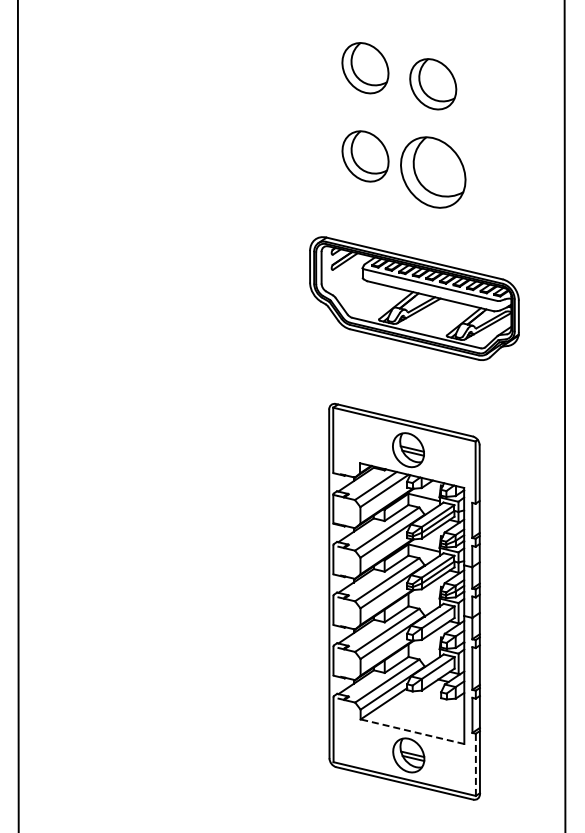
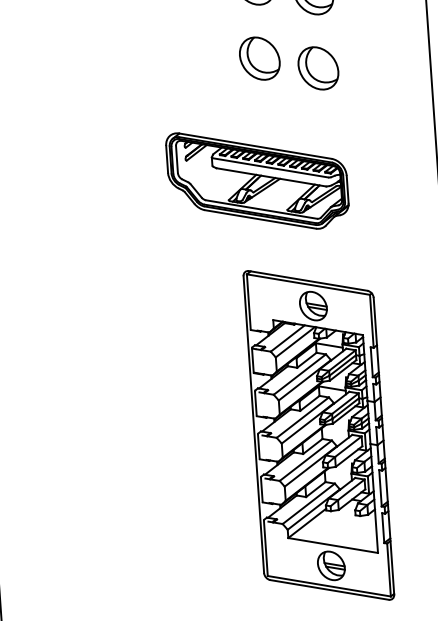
part: (433, 172) -> (318, 68), size x0.71
part: (414, 298) -> (257, 180), moved
line: (412, 731) -> (333, 545), dashed -> solid
line: (475, 764) -> (388, 569), dashed -> solid

